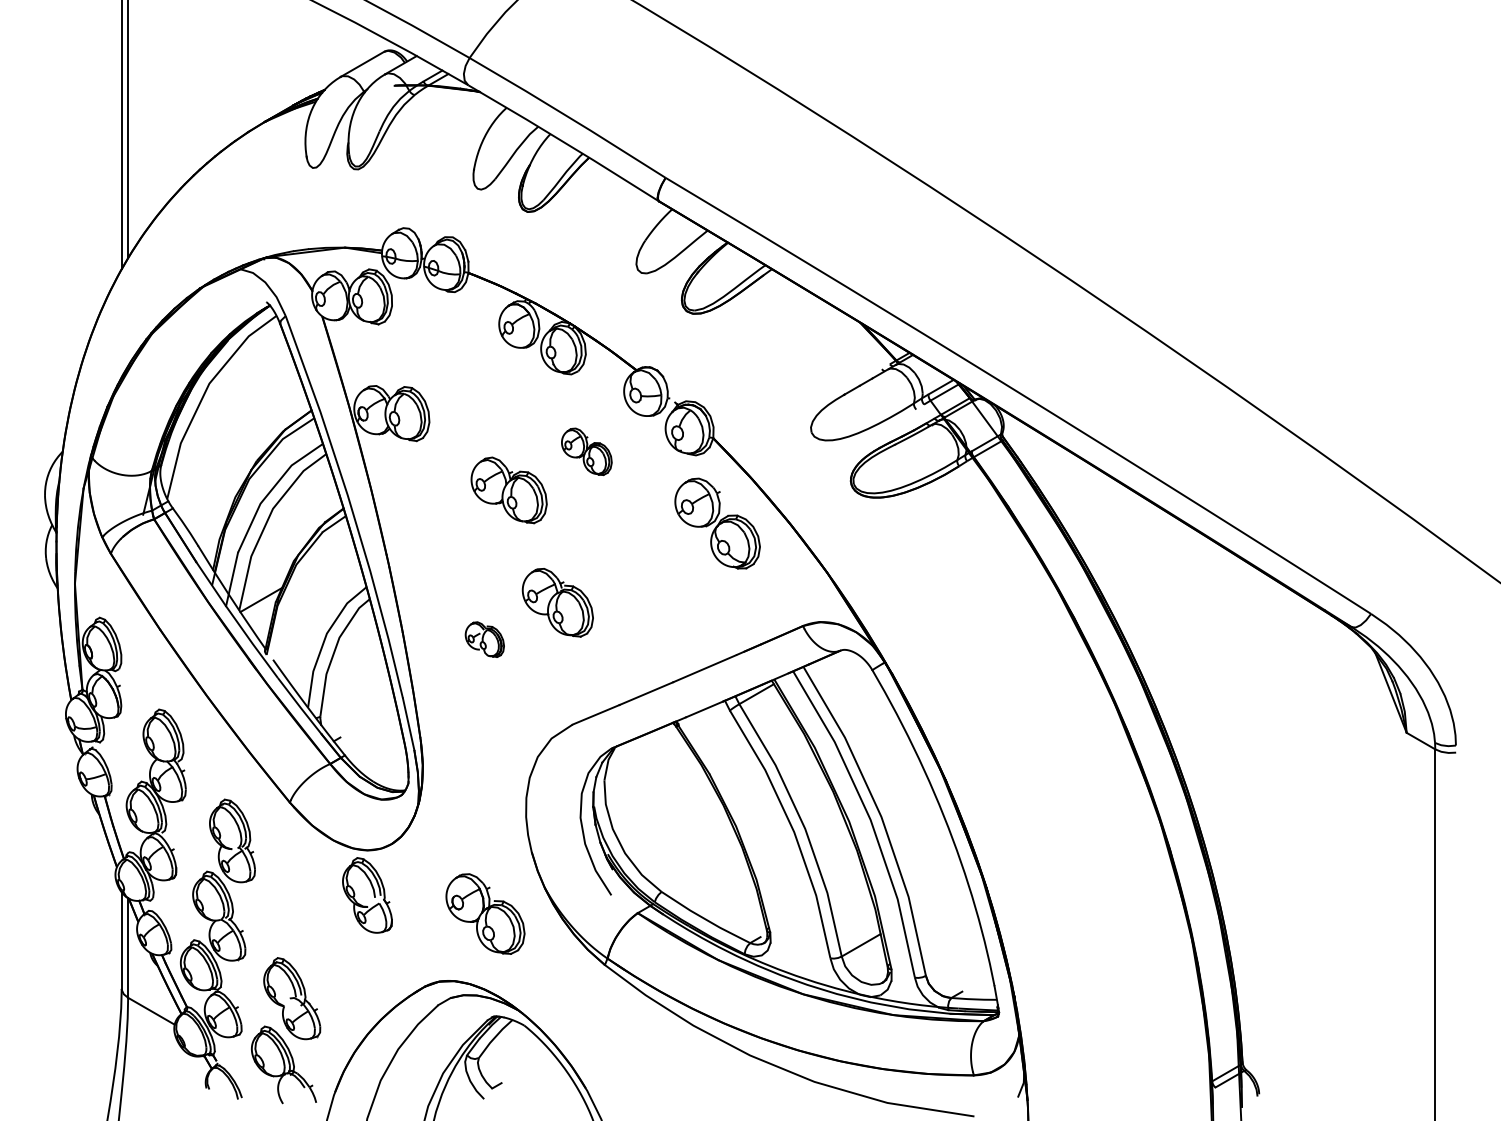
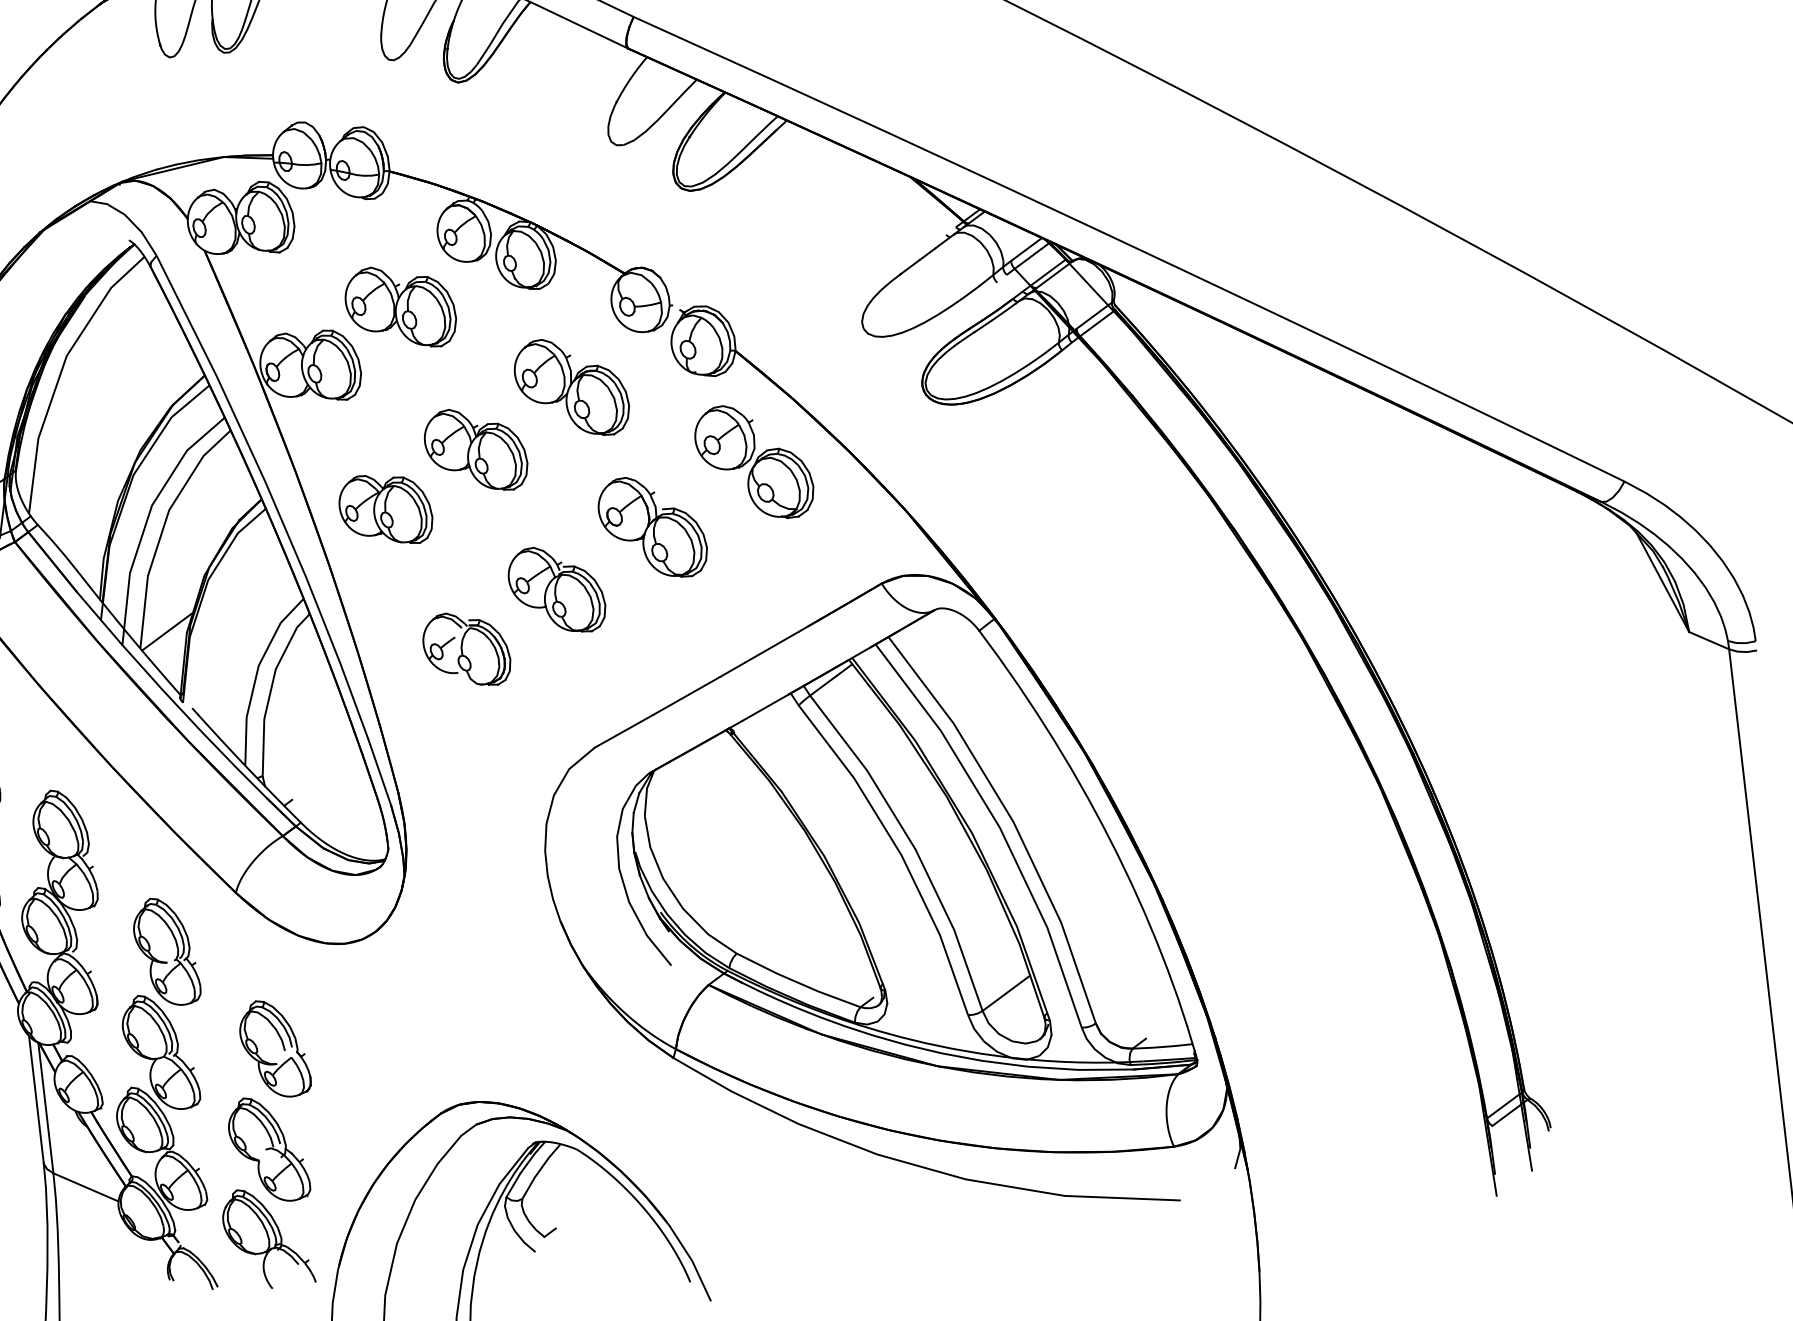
part: (464, 375) -> (399, 306), added
part: (586, 451) -> (571, 387), size x1.67
part: (435, 527) -> (385, 510), added
part: (484, 639) -> (466, 649), size x1.67
part: (367, 895) -> (274, 1048), moved
part: (485, 913) -> (652, 527), moved

